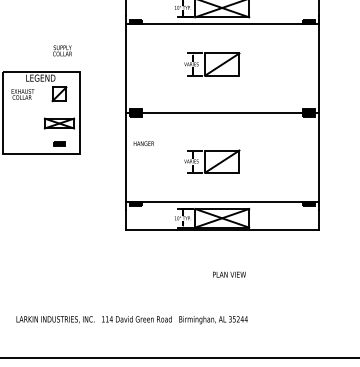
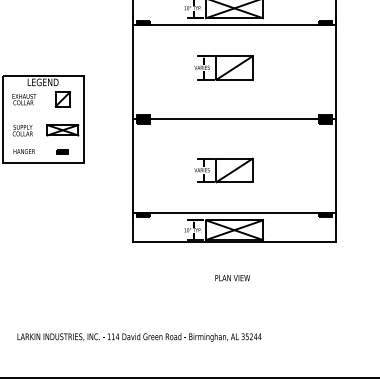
text: (62, 50) -> (22, 130), moved
text: (143, 143) -> (23, 151), moved
text: (229, 274) -> (232, 277), moved

